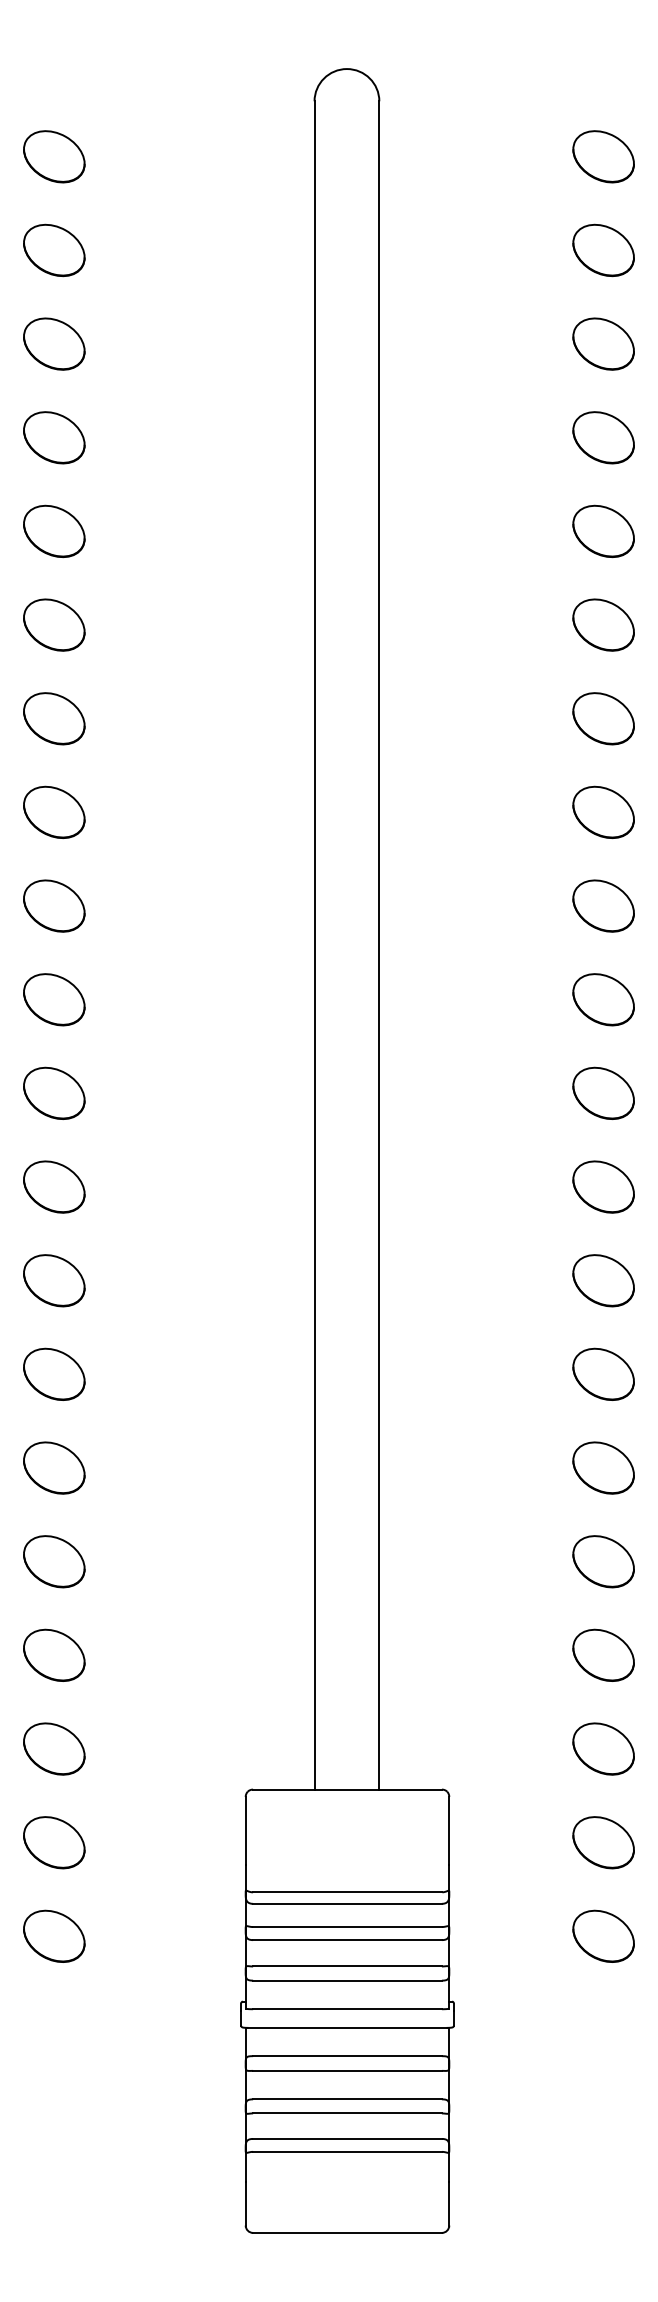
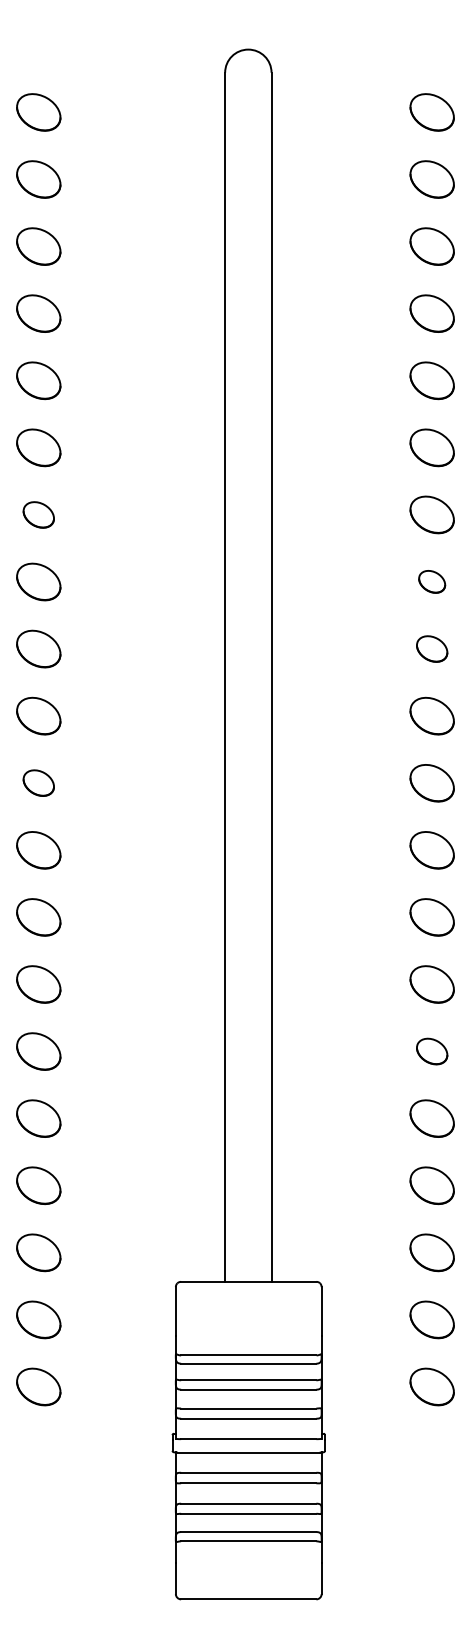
part: (54, 718) -> (38, 514), size x0.7
part: (603, 811) -> (432, 581), size x0.6
part: (603, 905) -> (432, 648), size x0.7
part: (54, 1092) -> (38, 782), size x0.7
part: (603, 1467) -> (432, 1051), size x0.7

